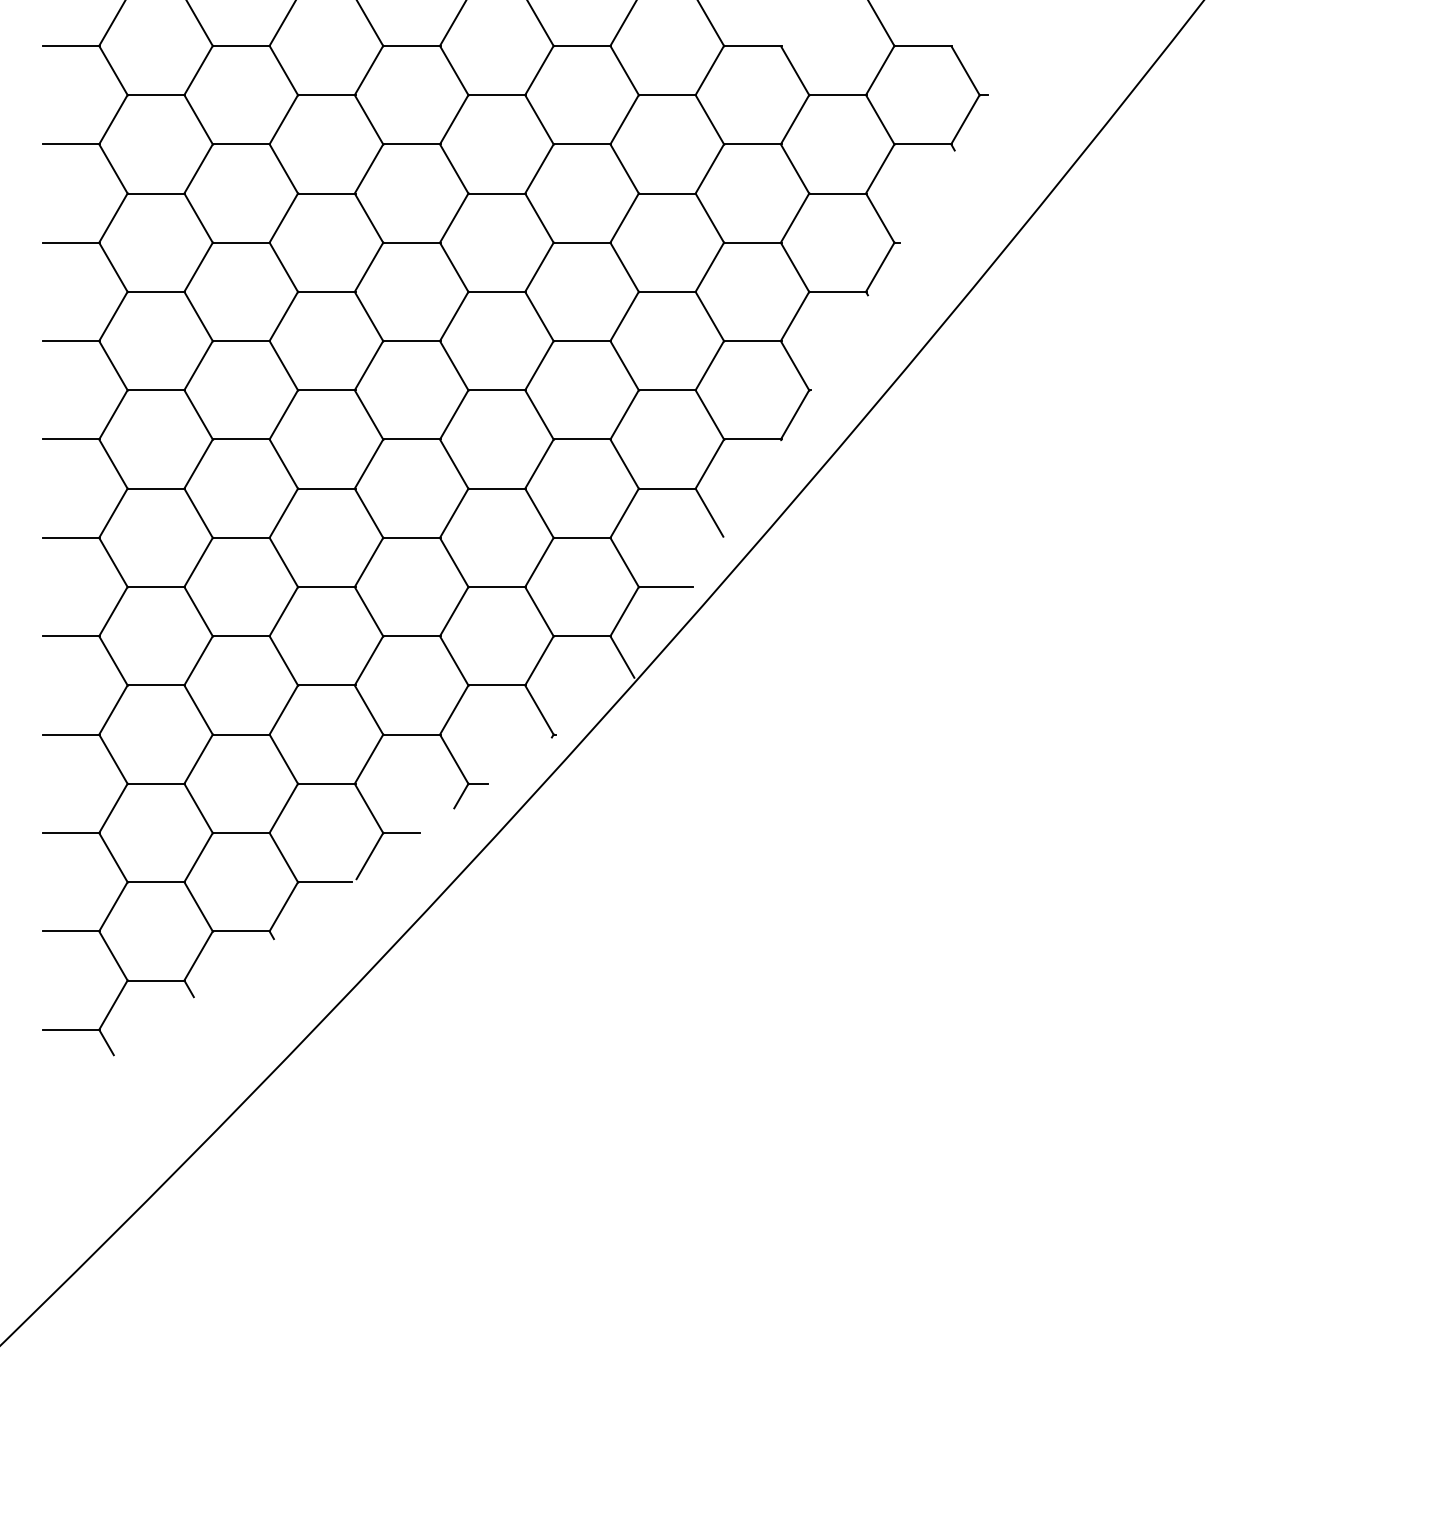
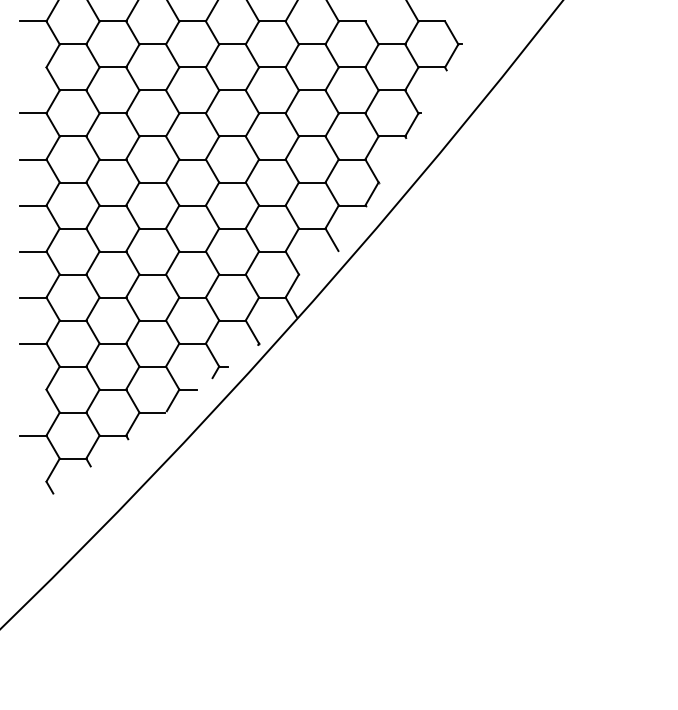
line: (71, 144) -> (33, 67), removed
line: (665, 586) -> (311, 274), removed
line: (71, 832) -> (33, 389), removed
line: (71, 1029) -> (33, 481), removed

